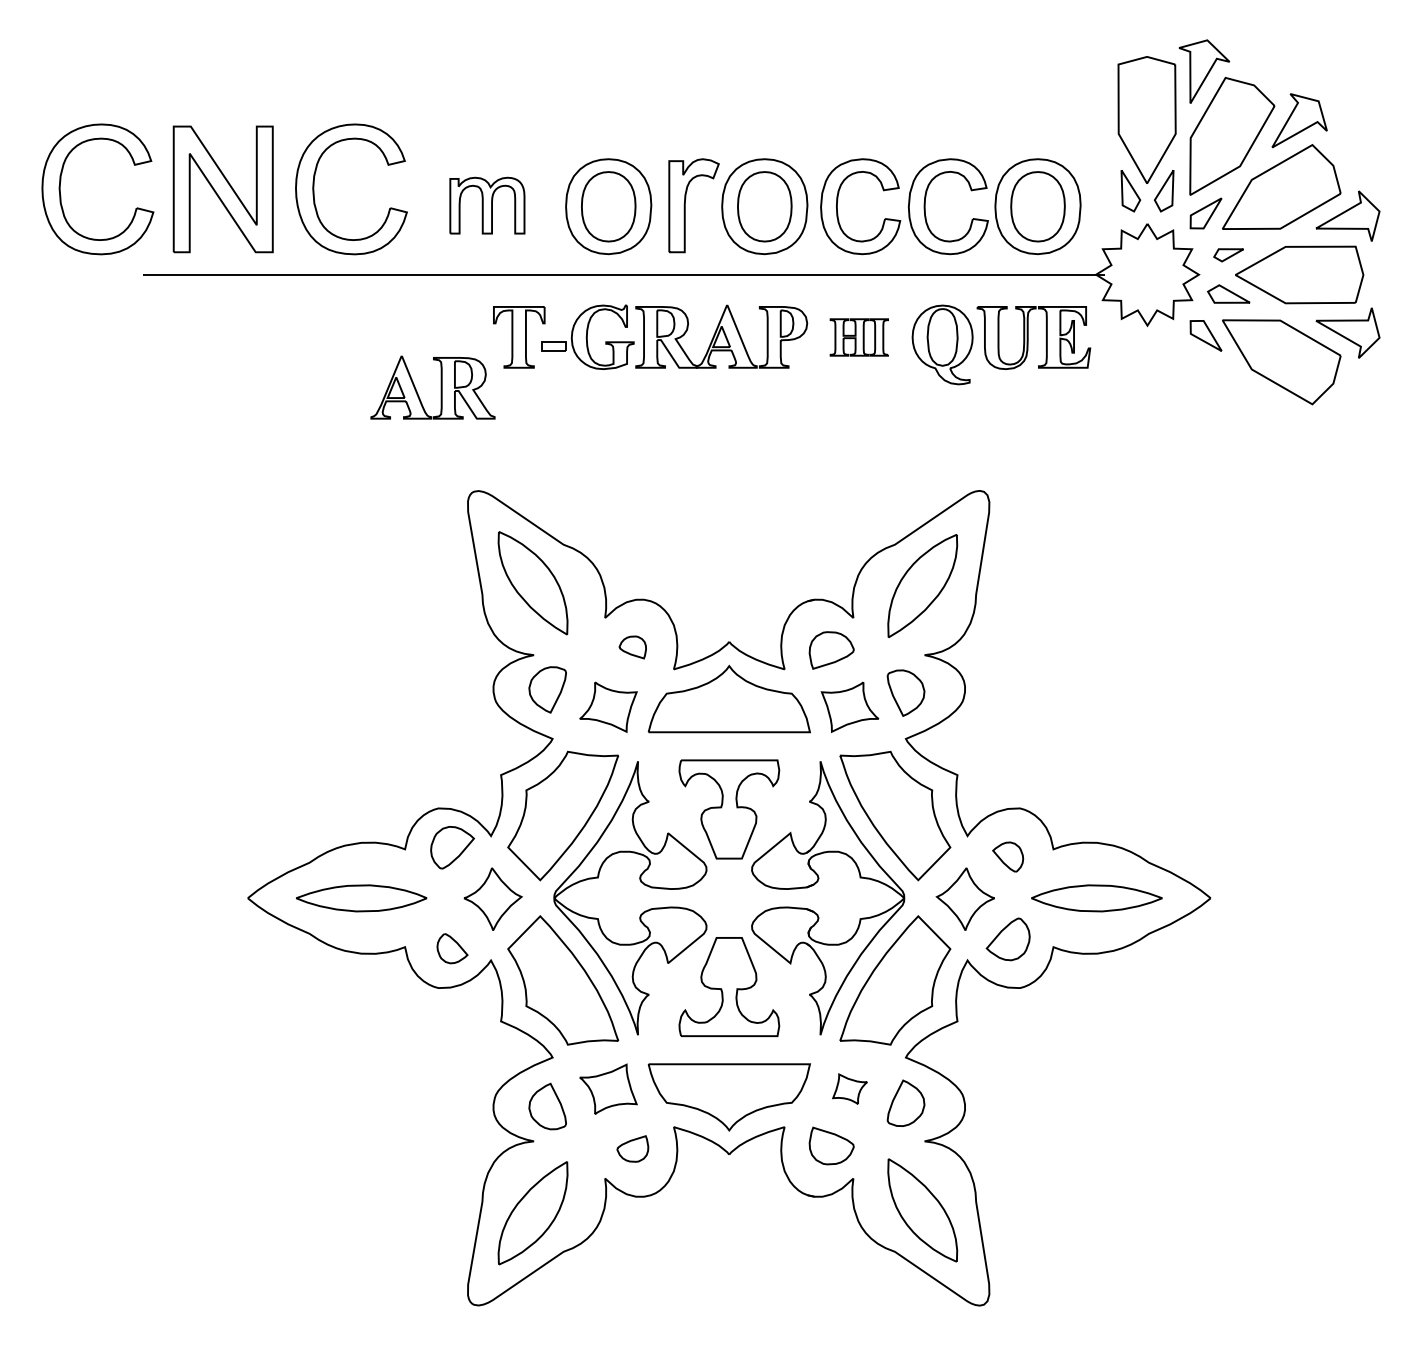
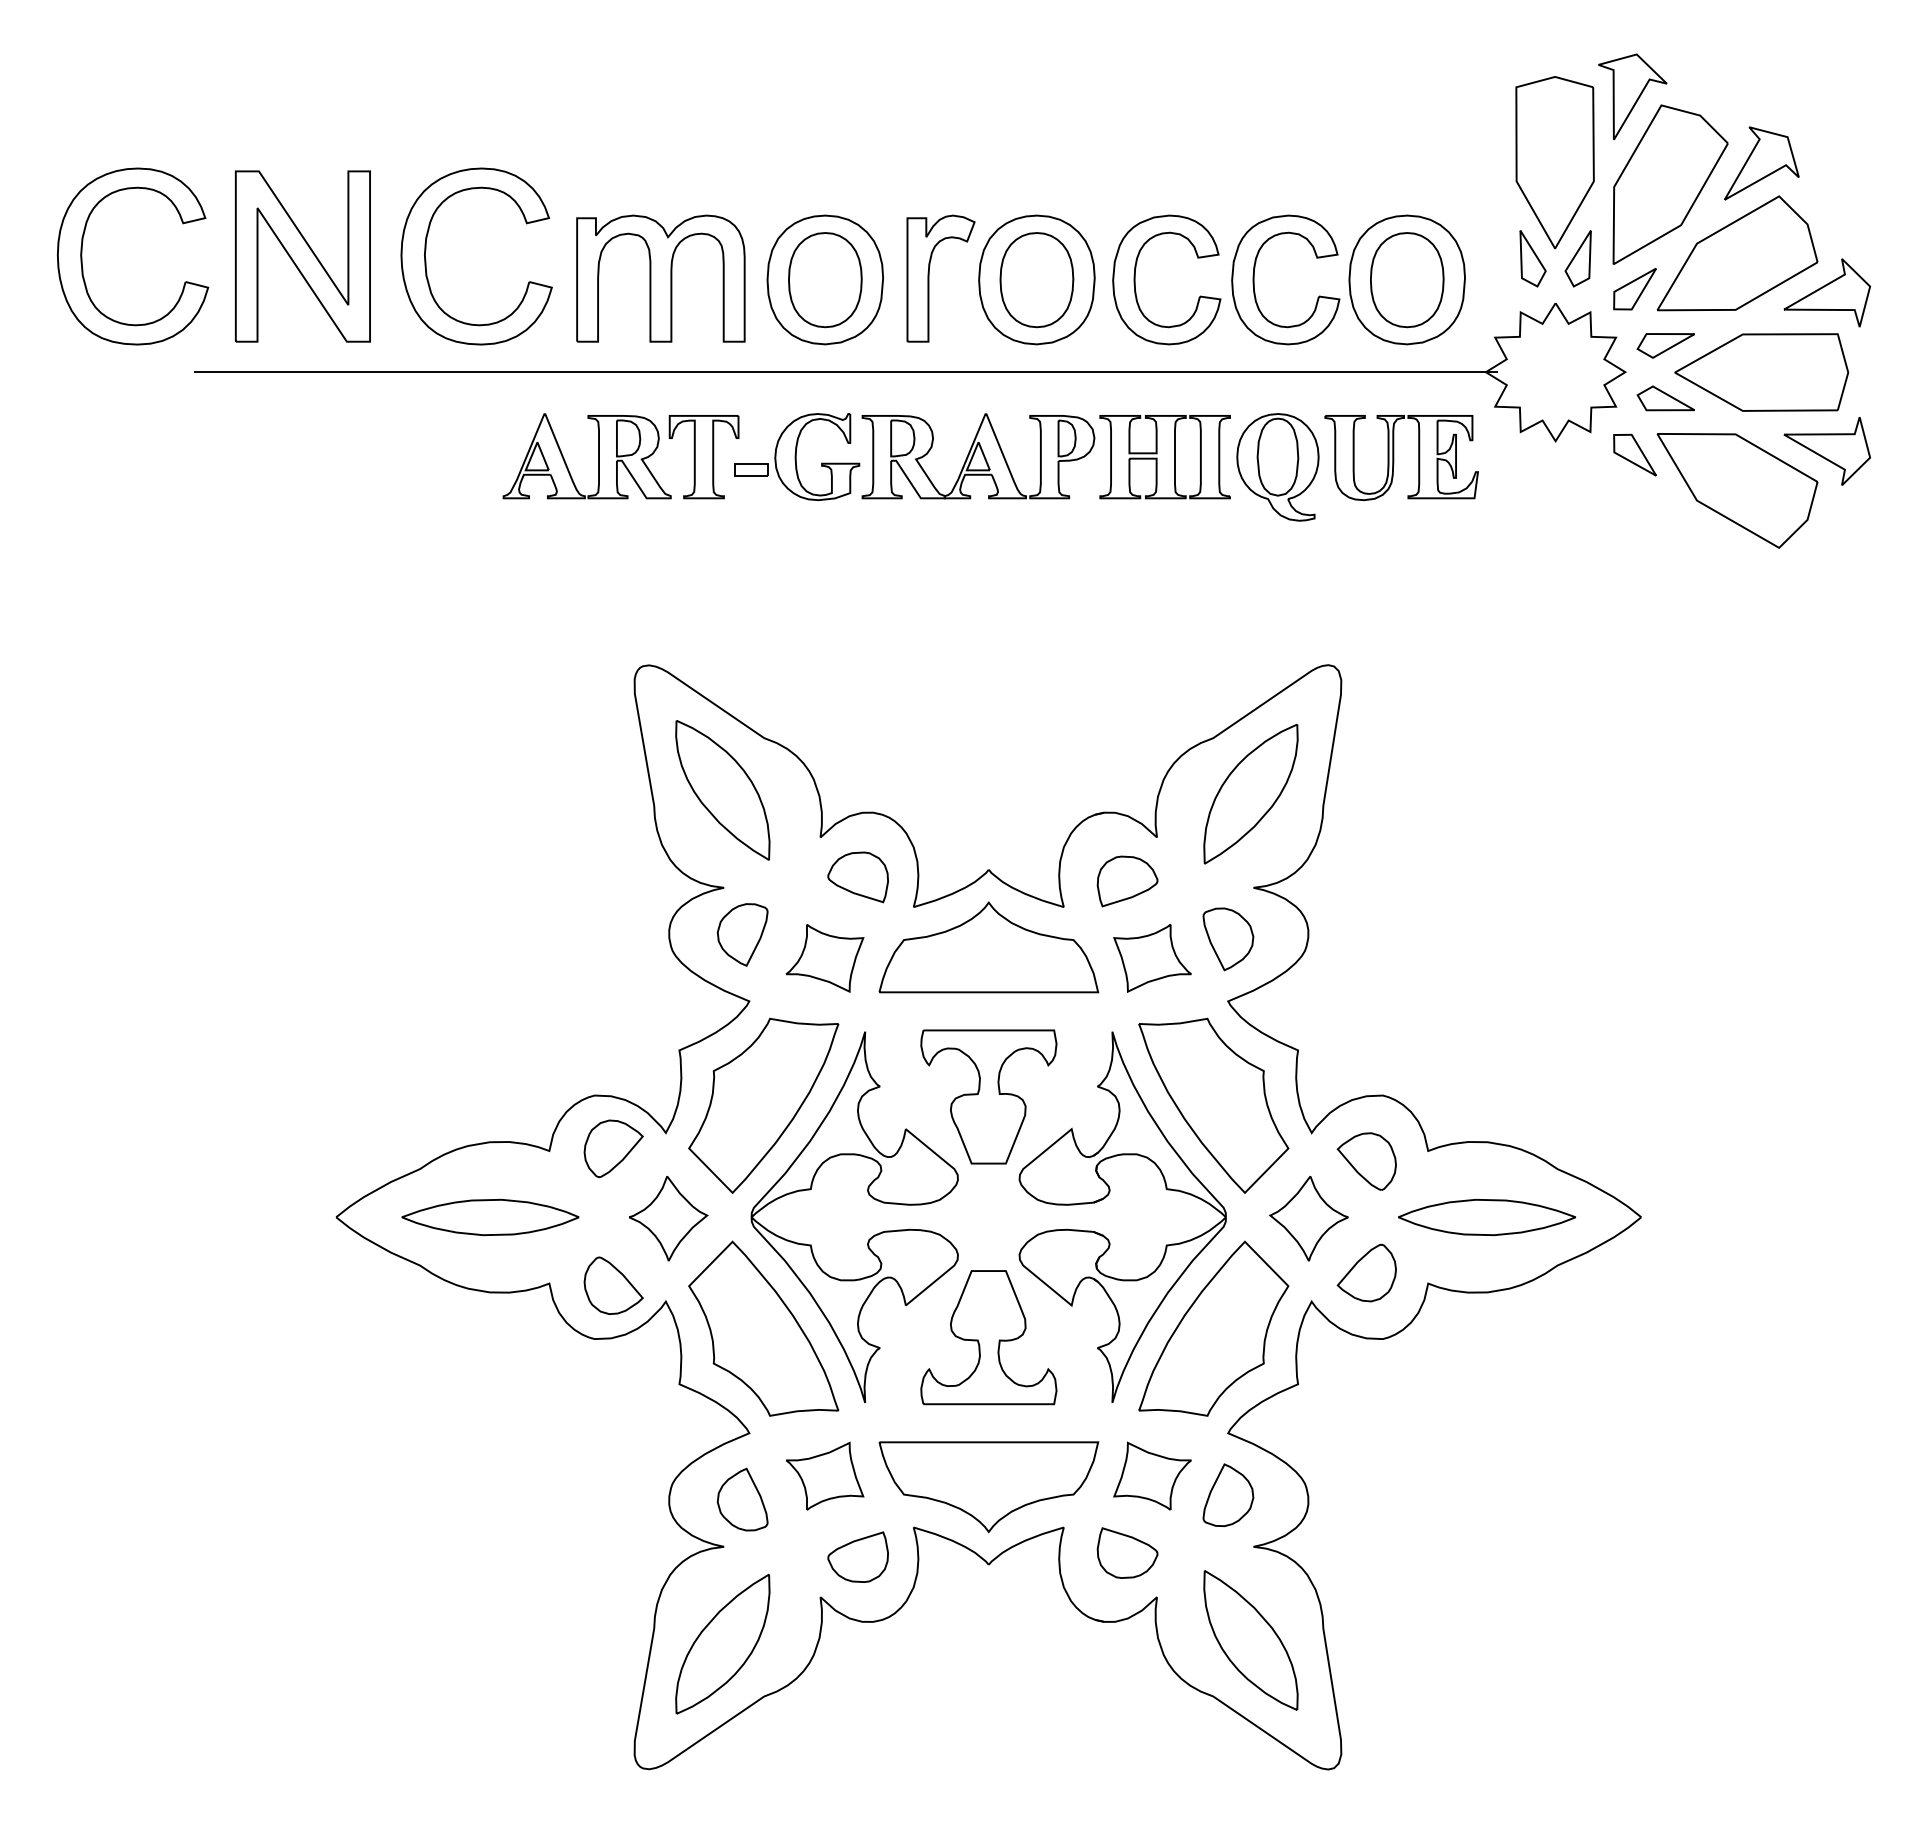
part: (487, 205) -> (660, 278), size x1.67
part: (1228, 255) -> (1665, 345), size x1.43
part: (858, 337) -> (1164, 457), size x1.67
part: (441, 387) -> (598, 456), moved
part: (632, 647) -> (857, 877), size x1.67
part: (1007, 857) -> (1366, 1161), size x1.43
part: (452, 948) -> (613, 1285), size x1.43
part: (850, 1088) -> (1152, 1475), size x1.67
part: (632, 1148) -> (857, 1556), size x1.43

